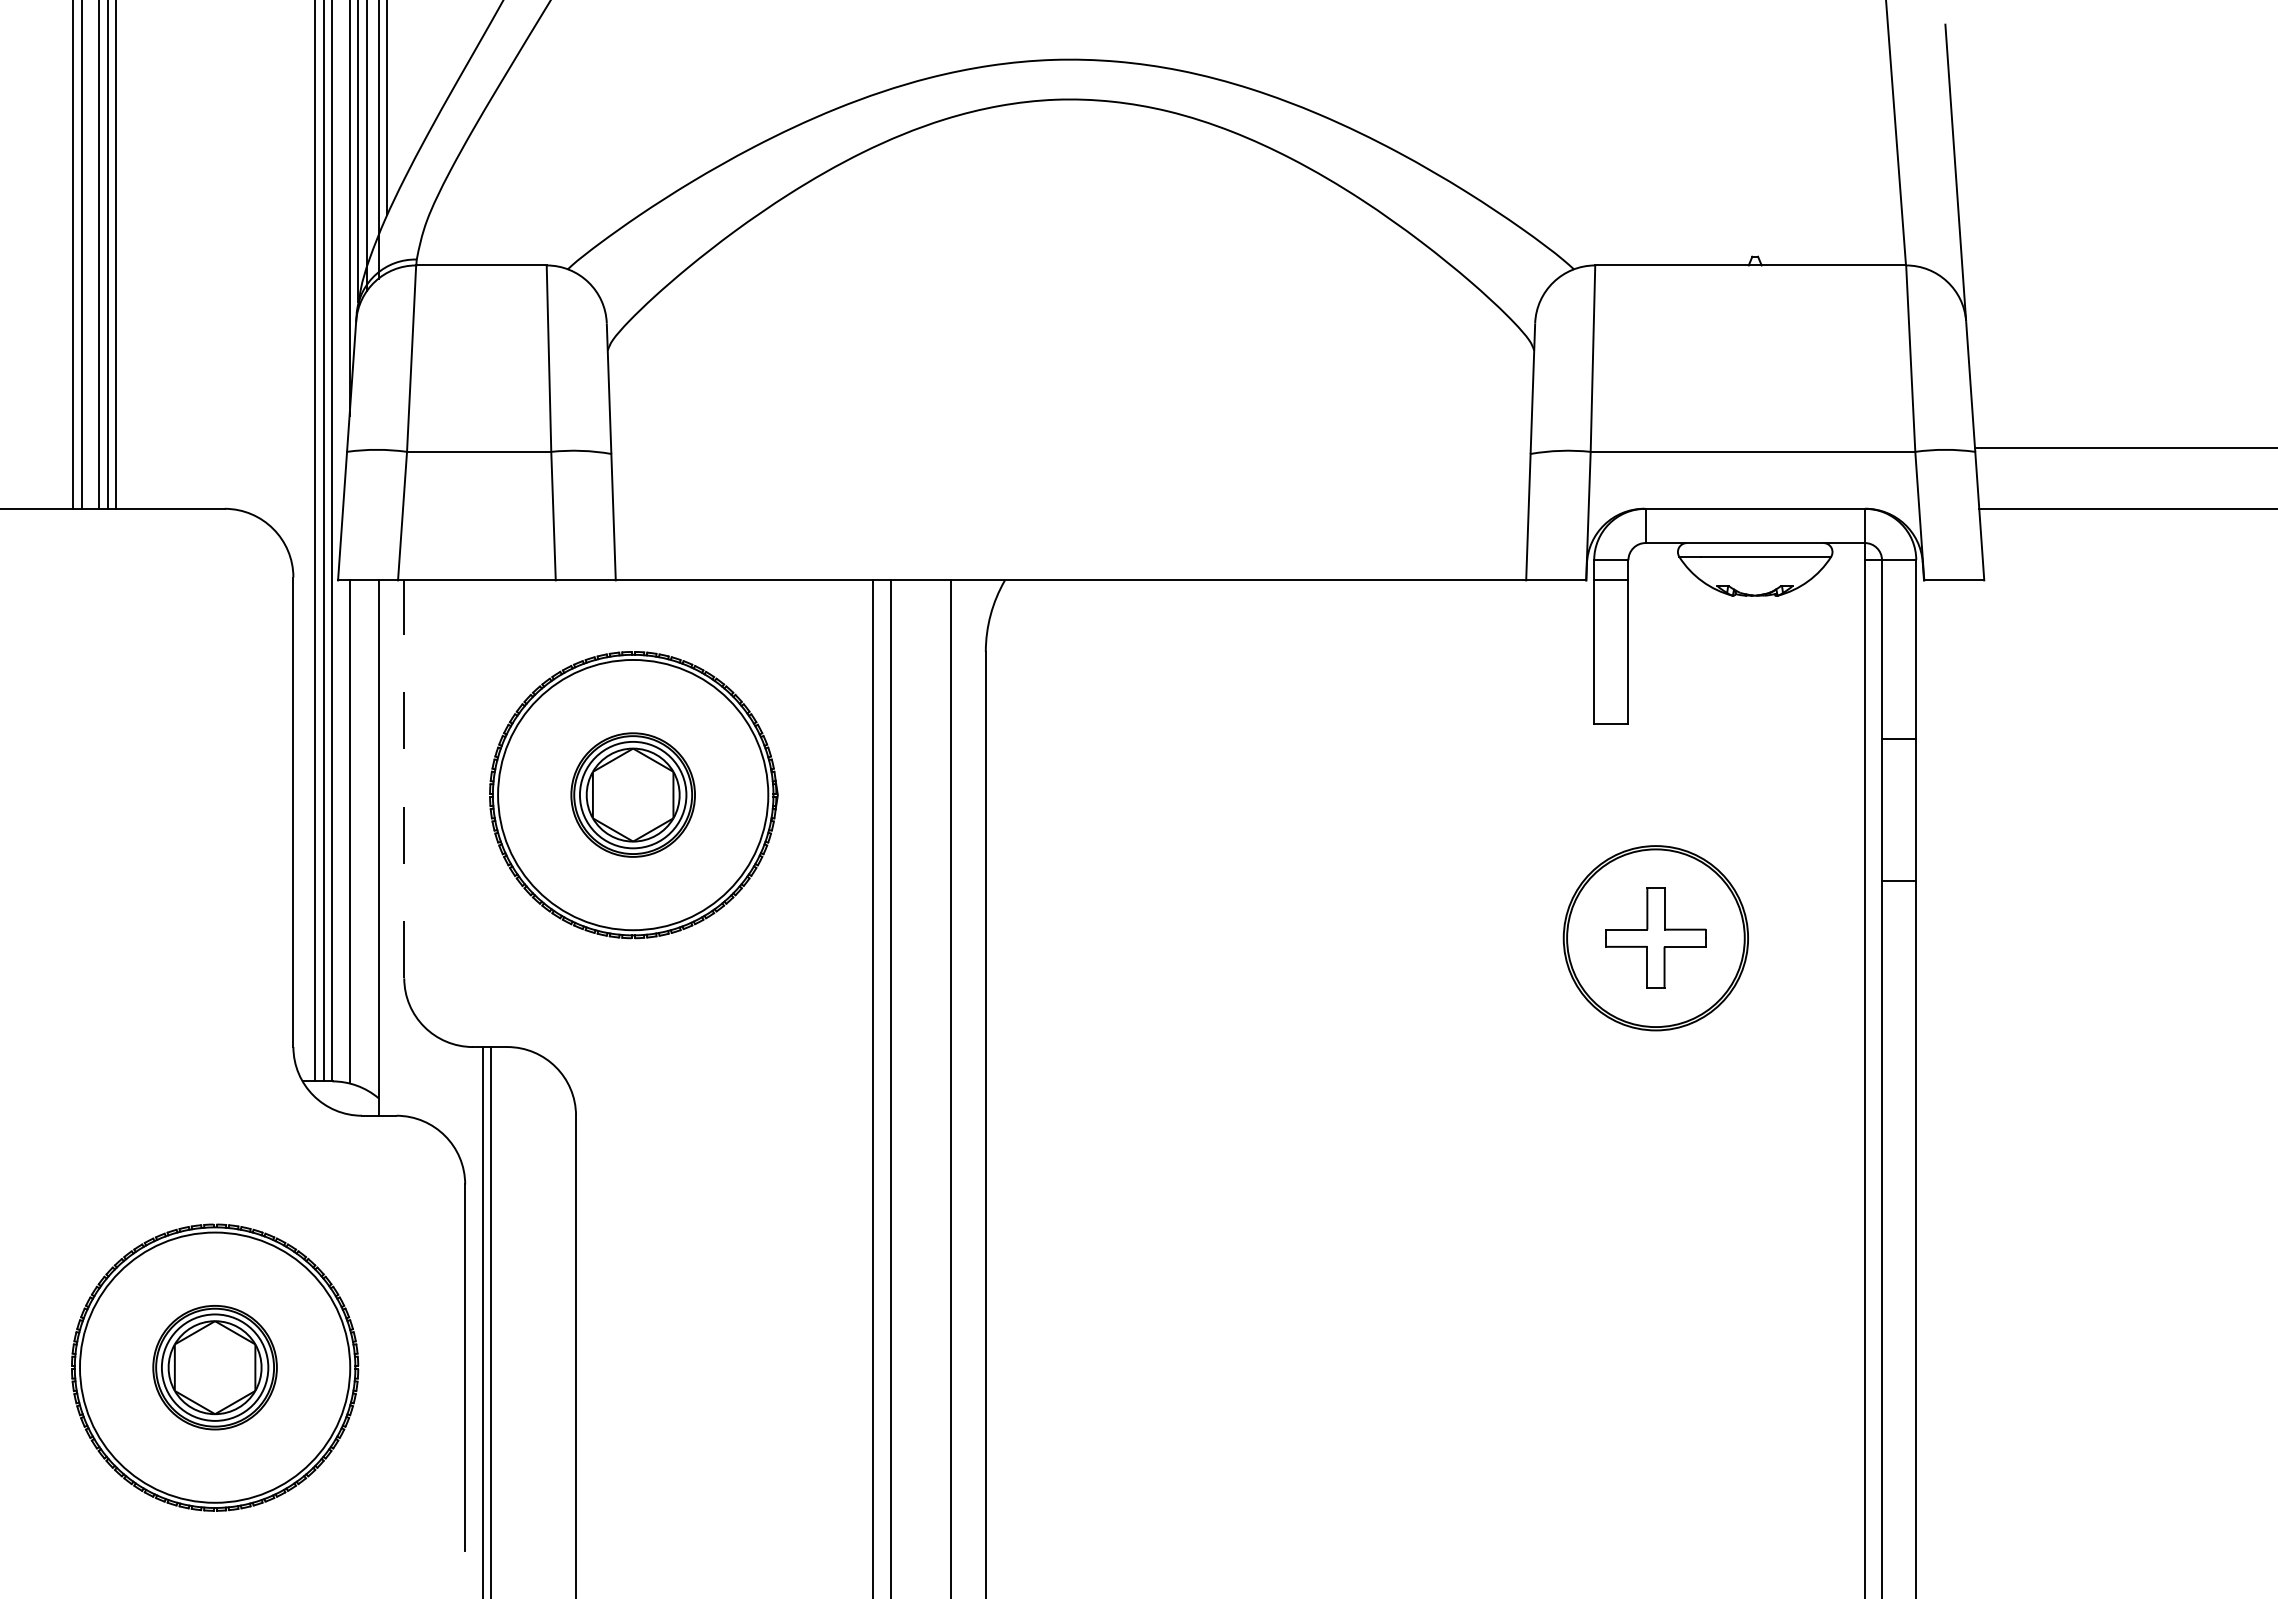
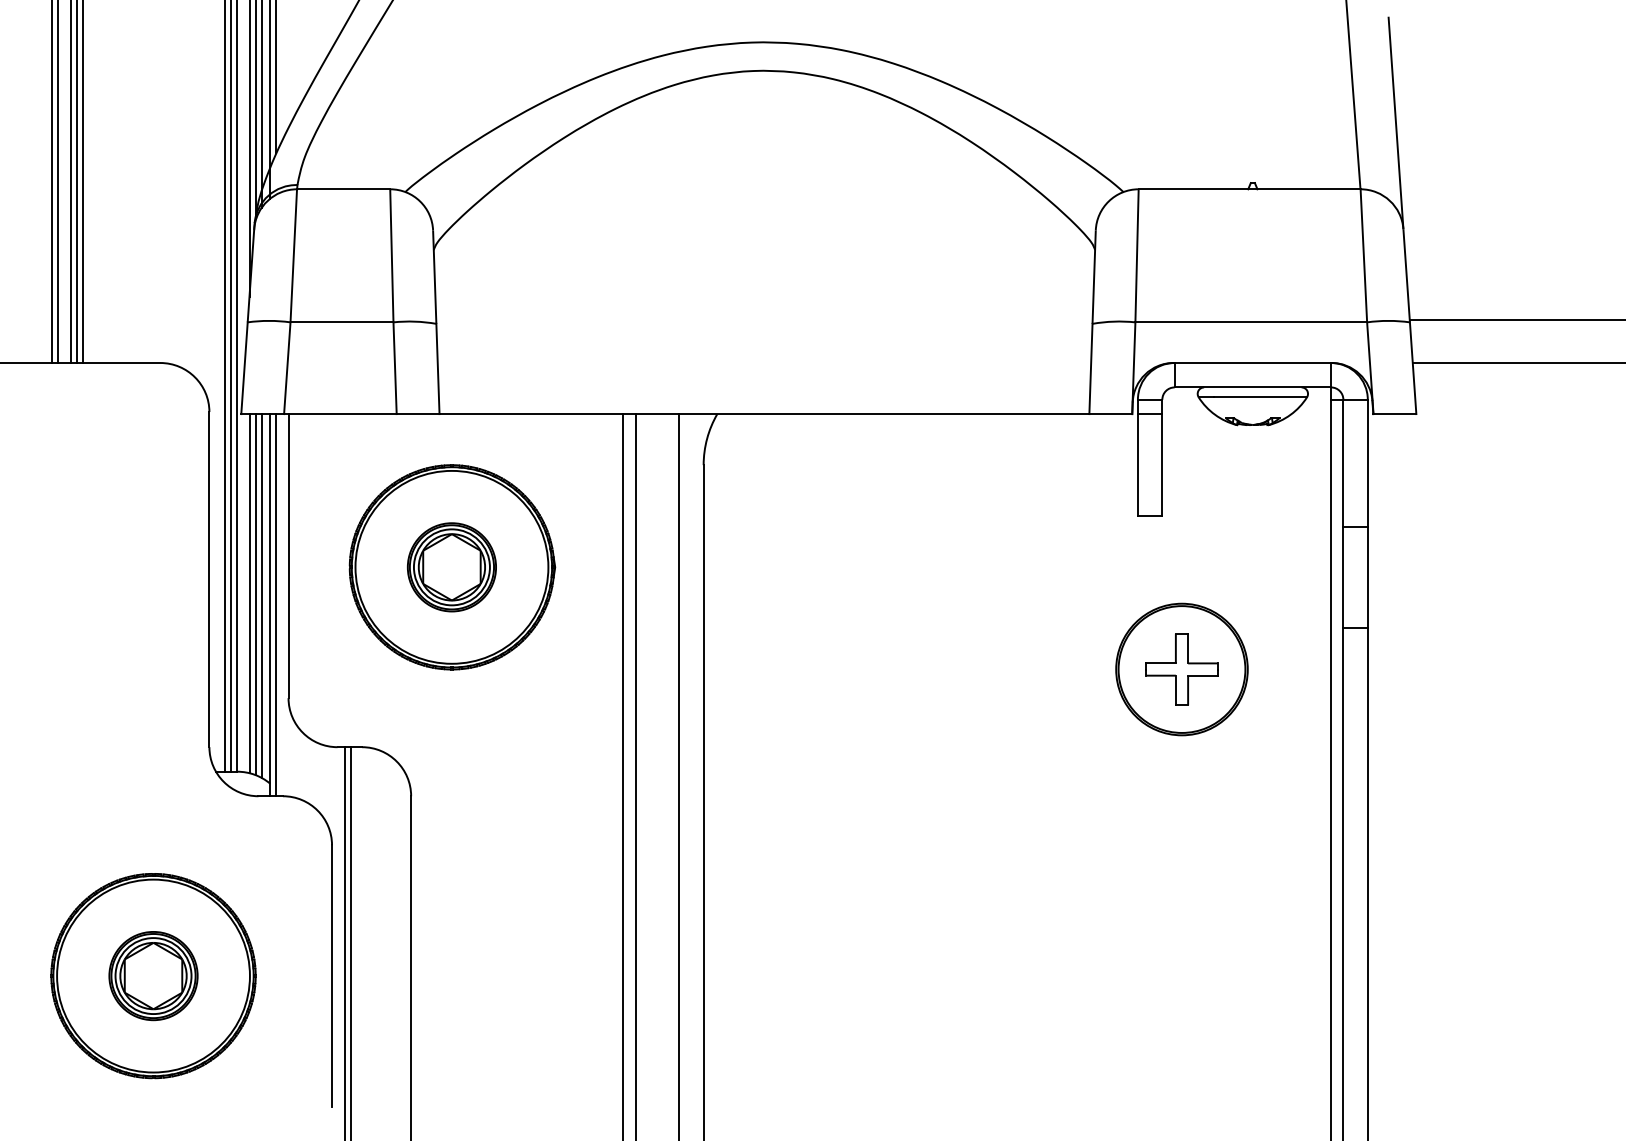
line: (404, 779) -> (288, 556), dashed -> solid
line: (358, 833) -> (255, 594), added
line: (366, 835) -> (261, 596), added
line: (387, 847) -> (276, 604), added

